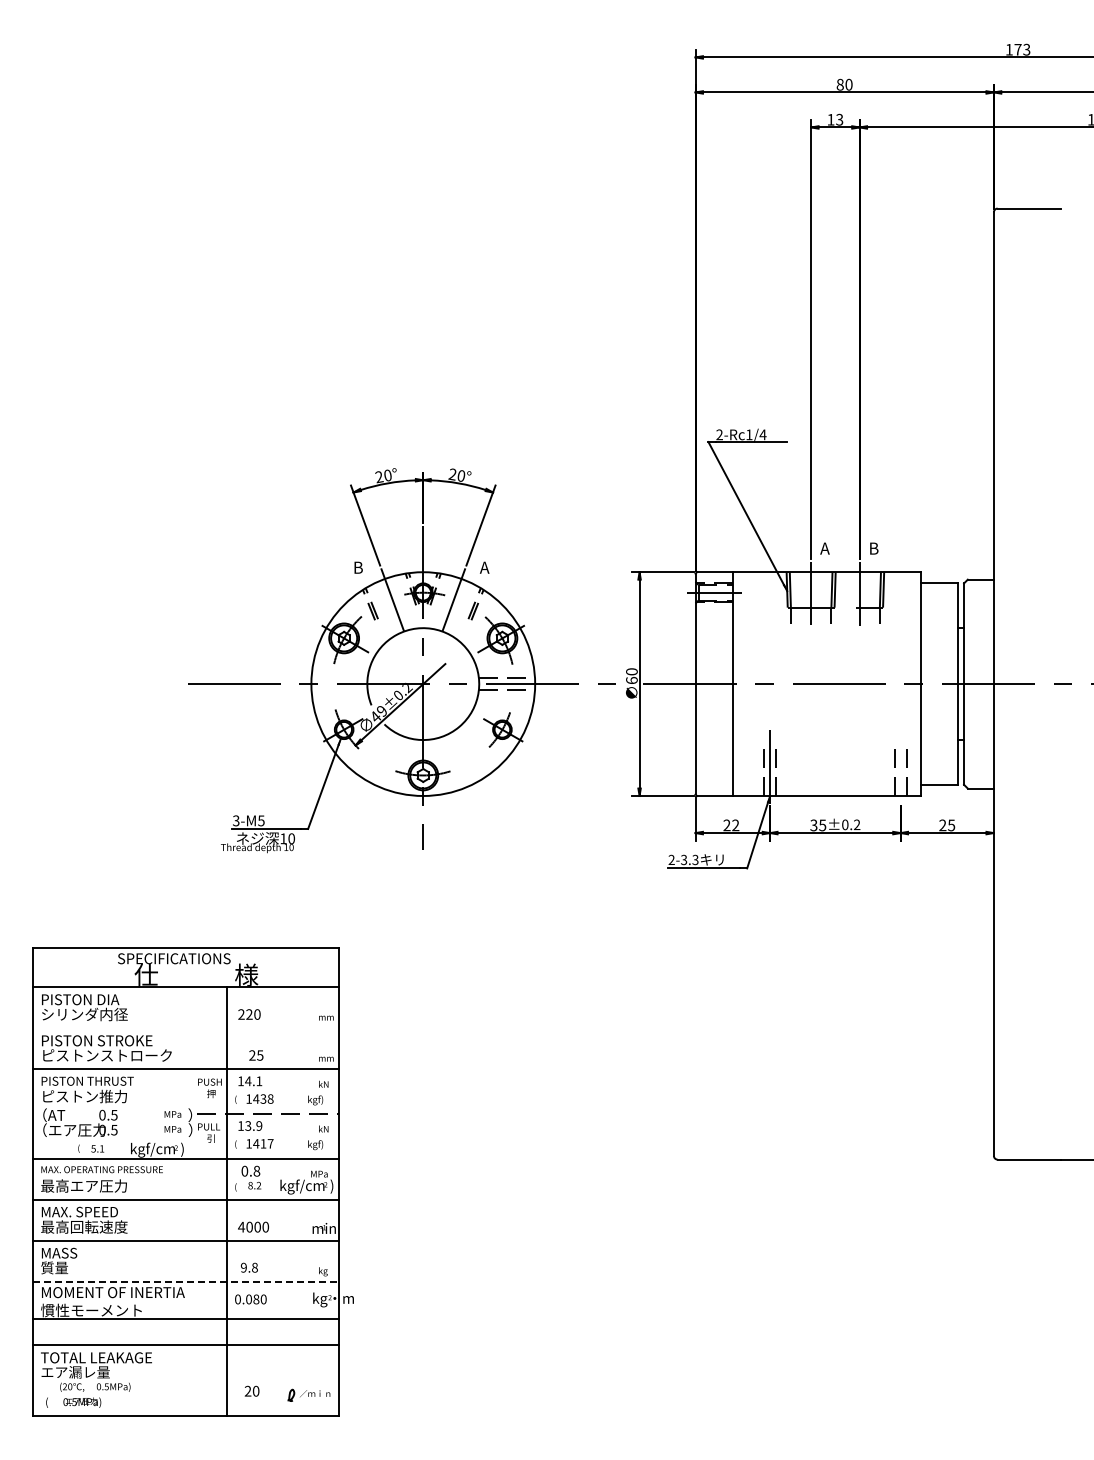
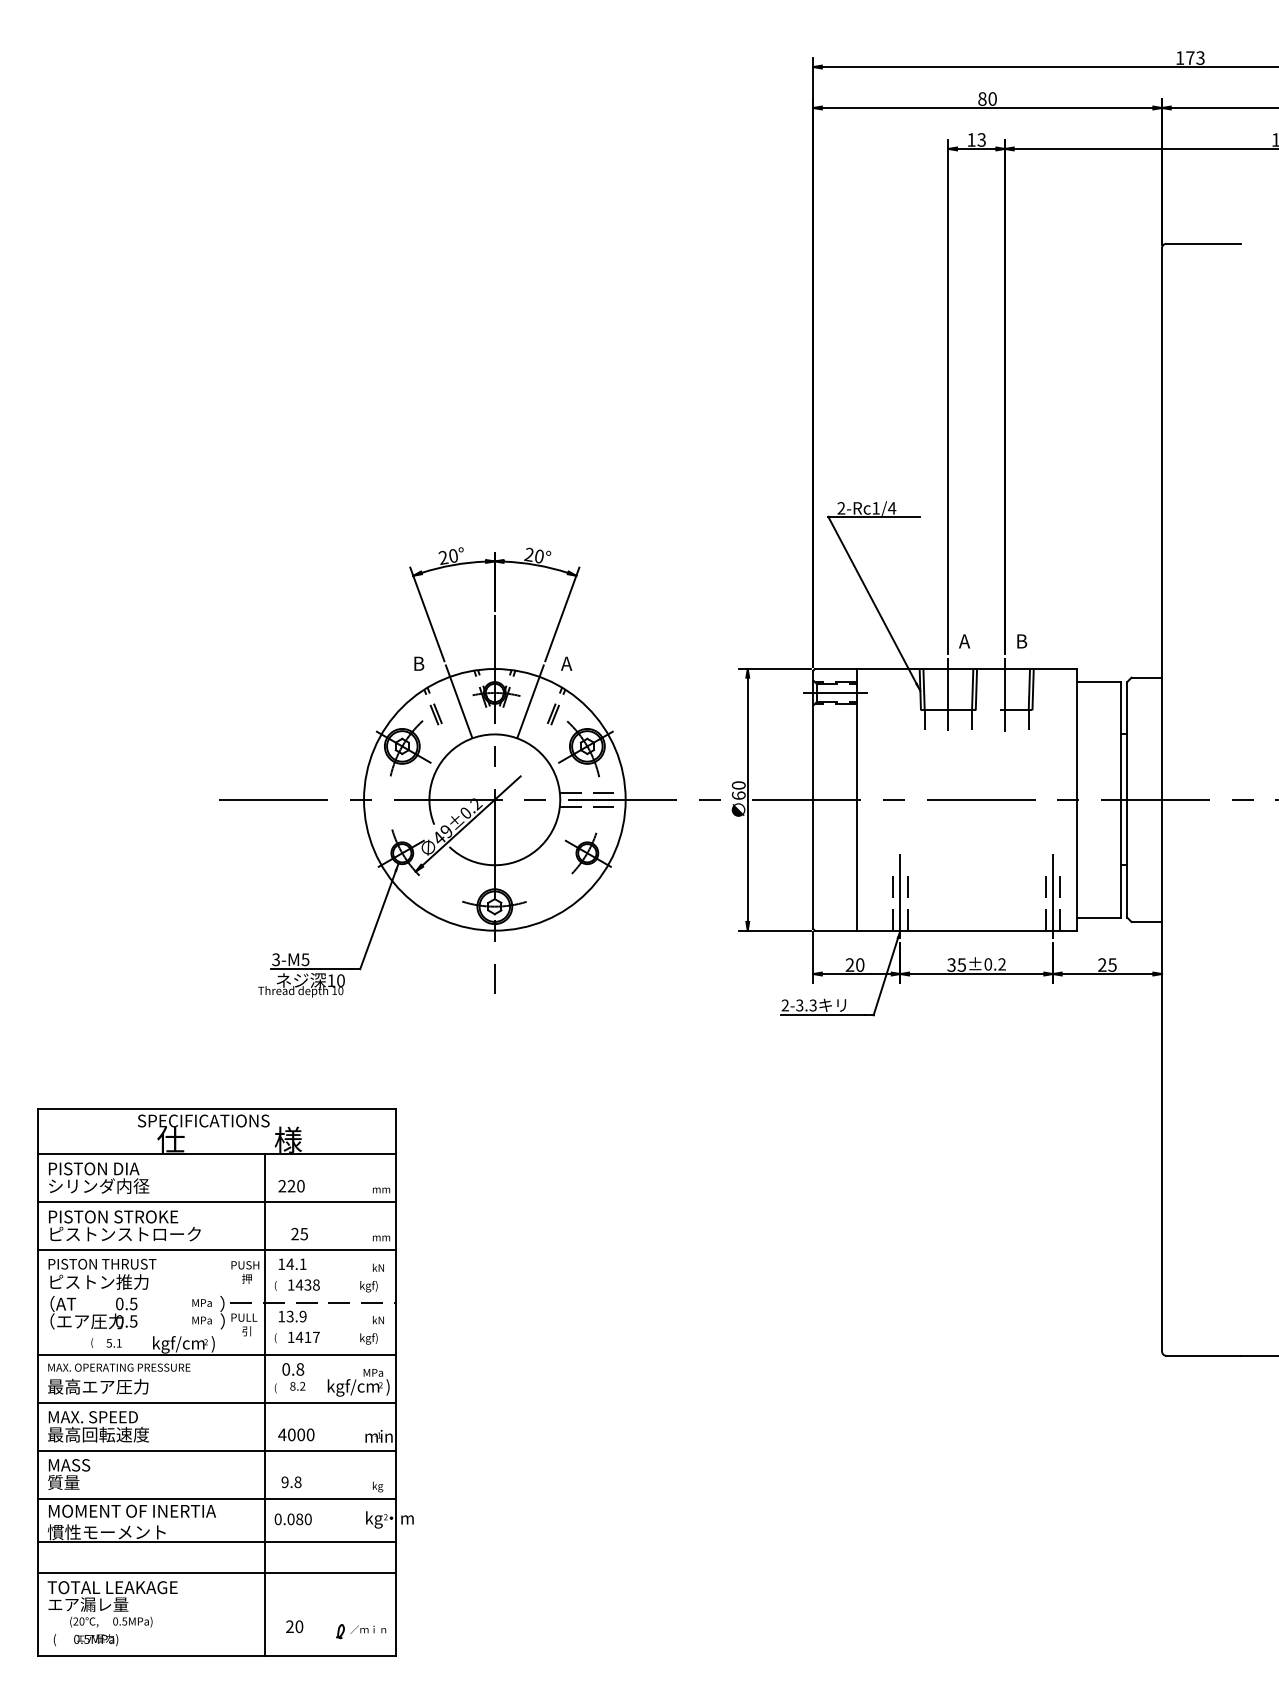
line: (900, 766) -> (1052, 896), added
text: (735, 825) -> (859, 965), 22 -> 20
line: (185, 1028) -> (216, 1202), added
line: (185, 1281) -> (216, 1498), dashed -> solid

